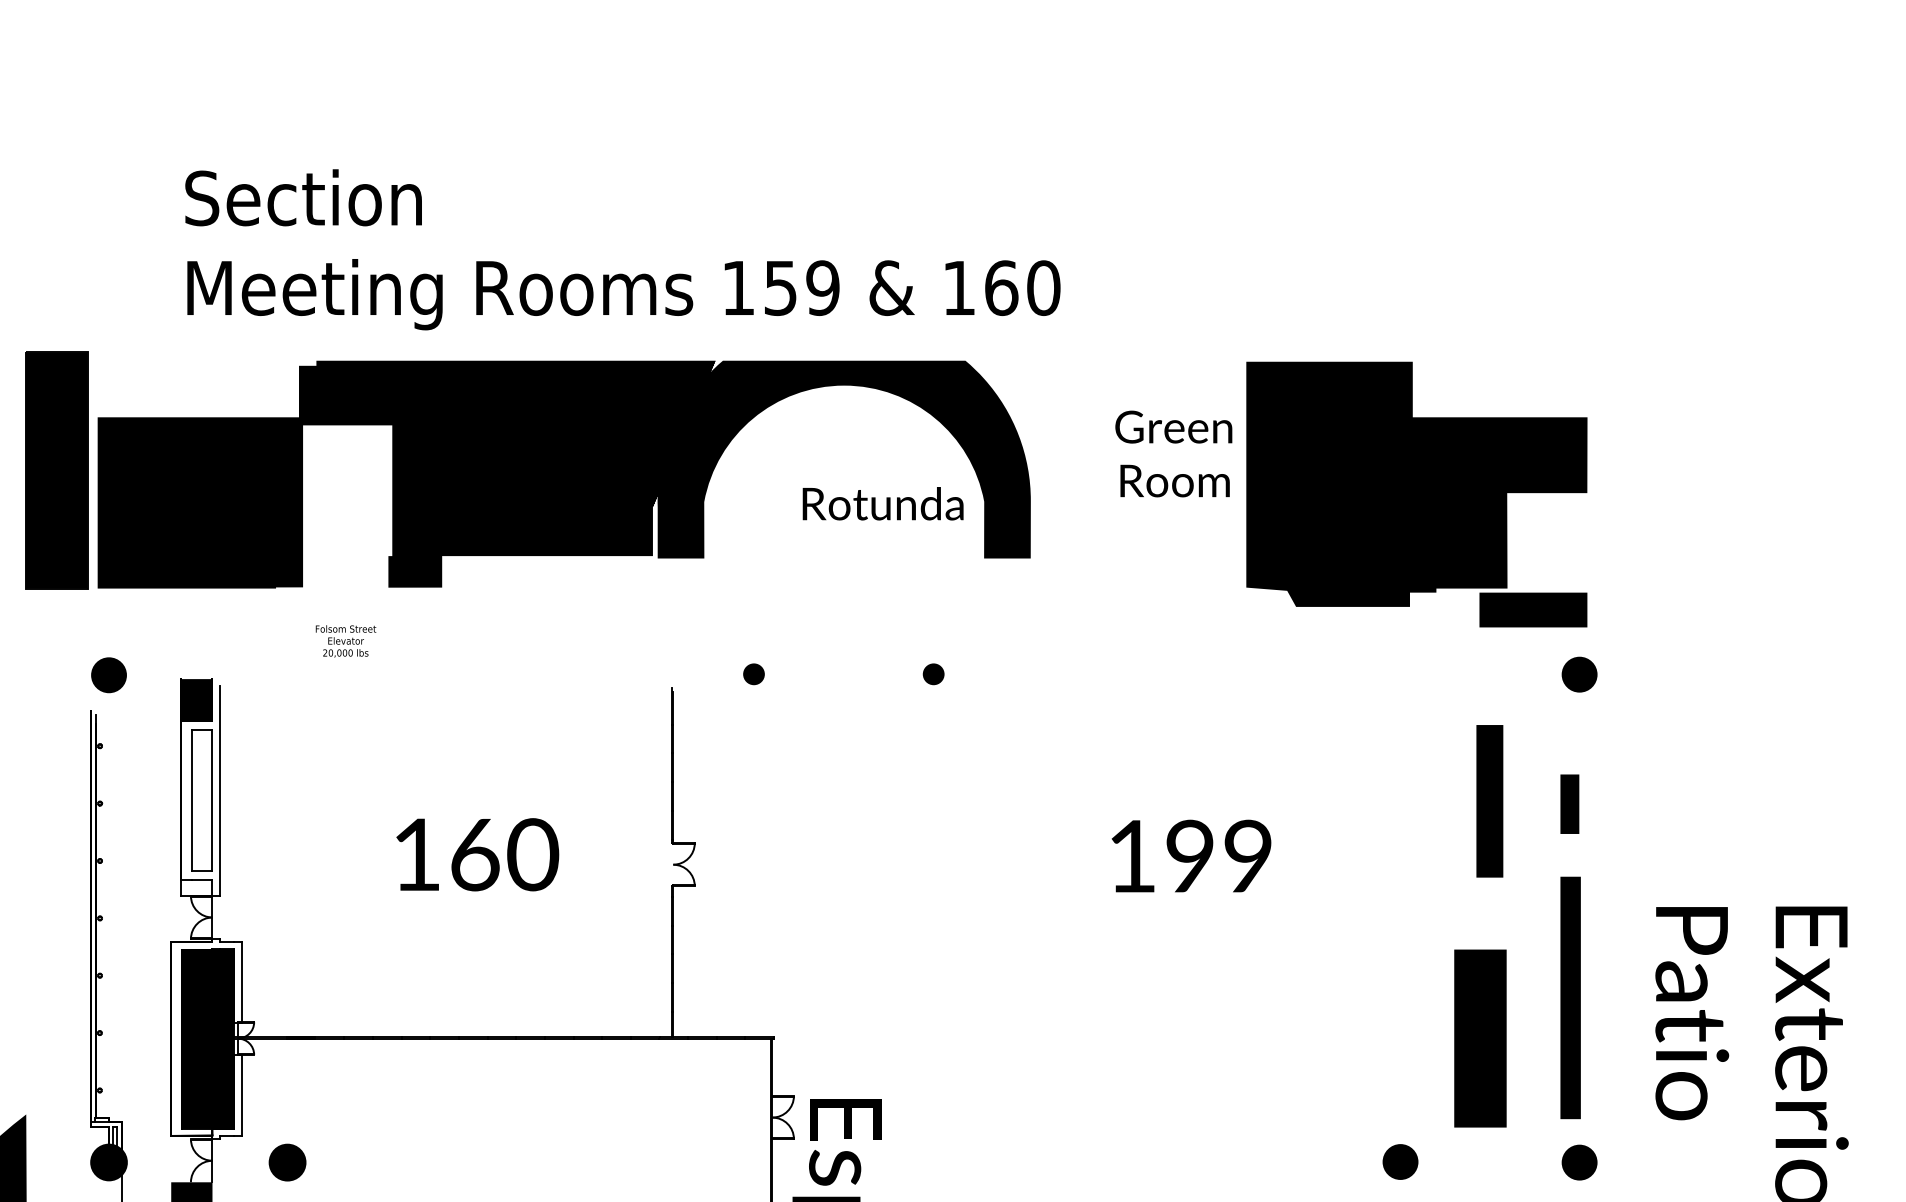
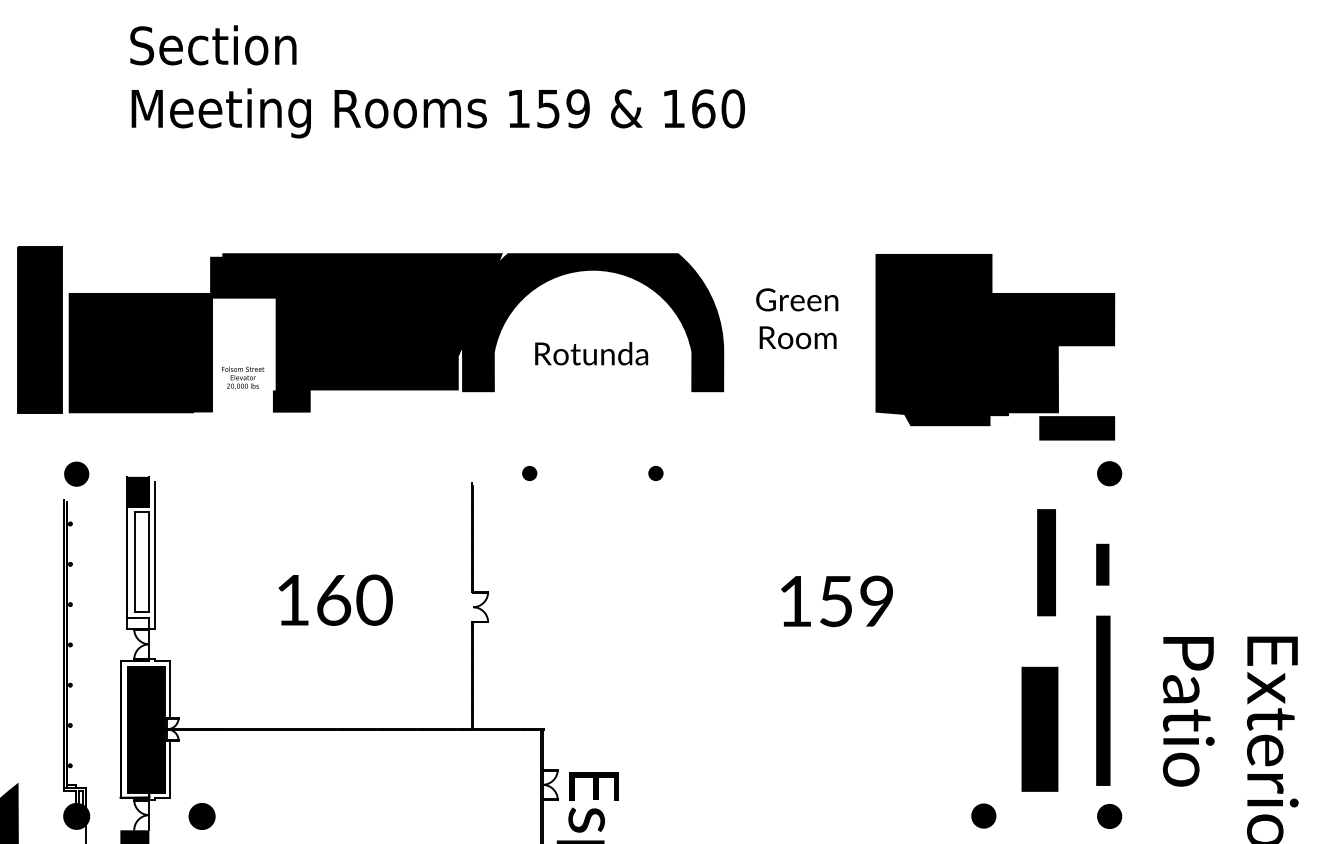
text: (622, 249) -> (437, 81), moved
text: (1173, 453) -> (796, 318), moved
text: (882, 503) -> (591, 353), moved
text: (345, 641) -> (242, 378), moved
text: (1189, 855) -> (835, 600), 199 -> 159

